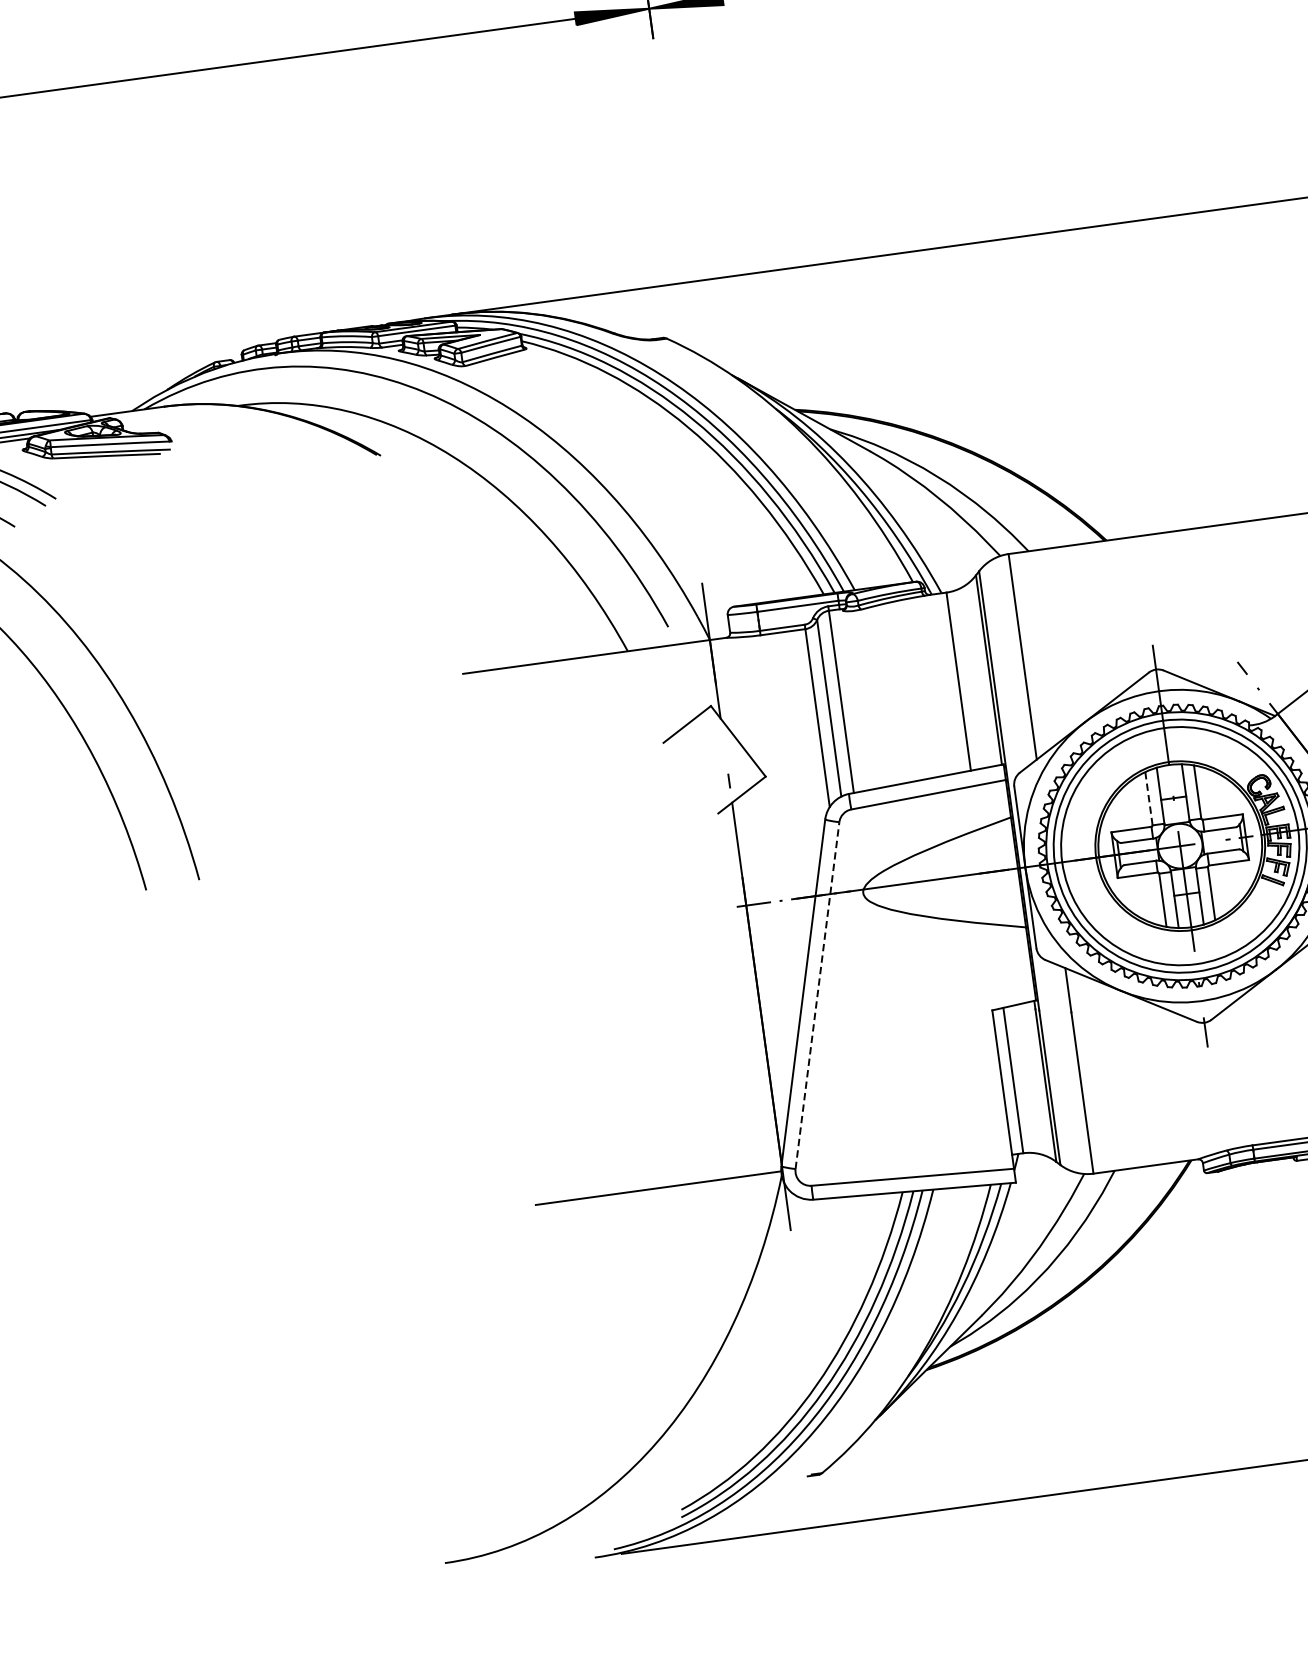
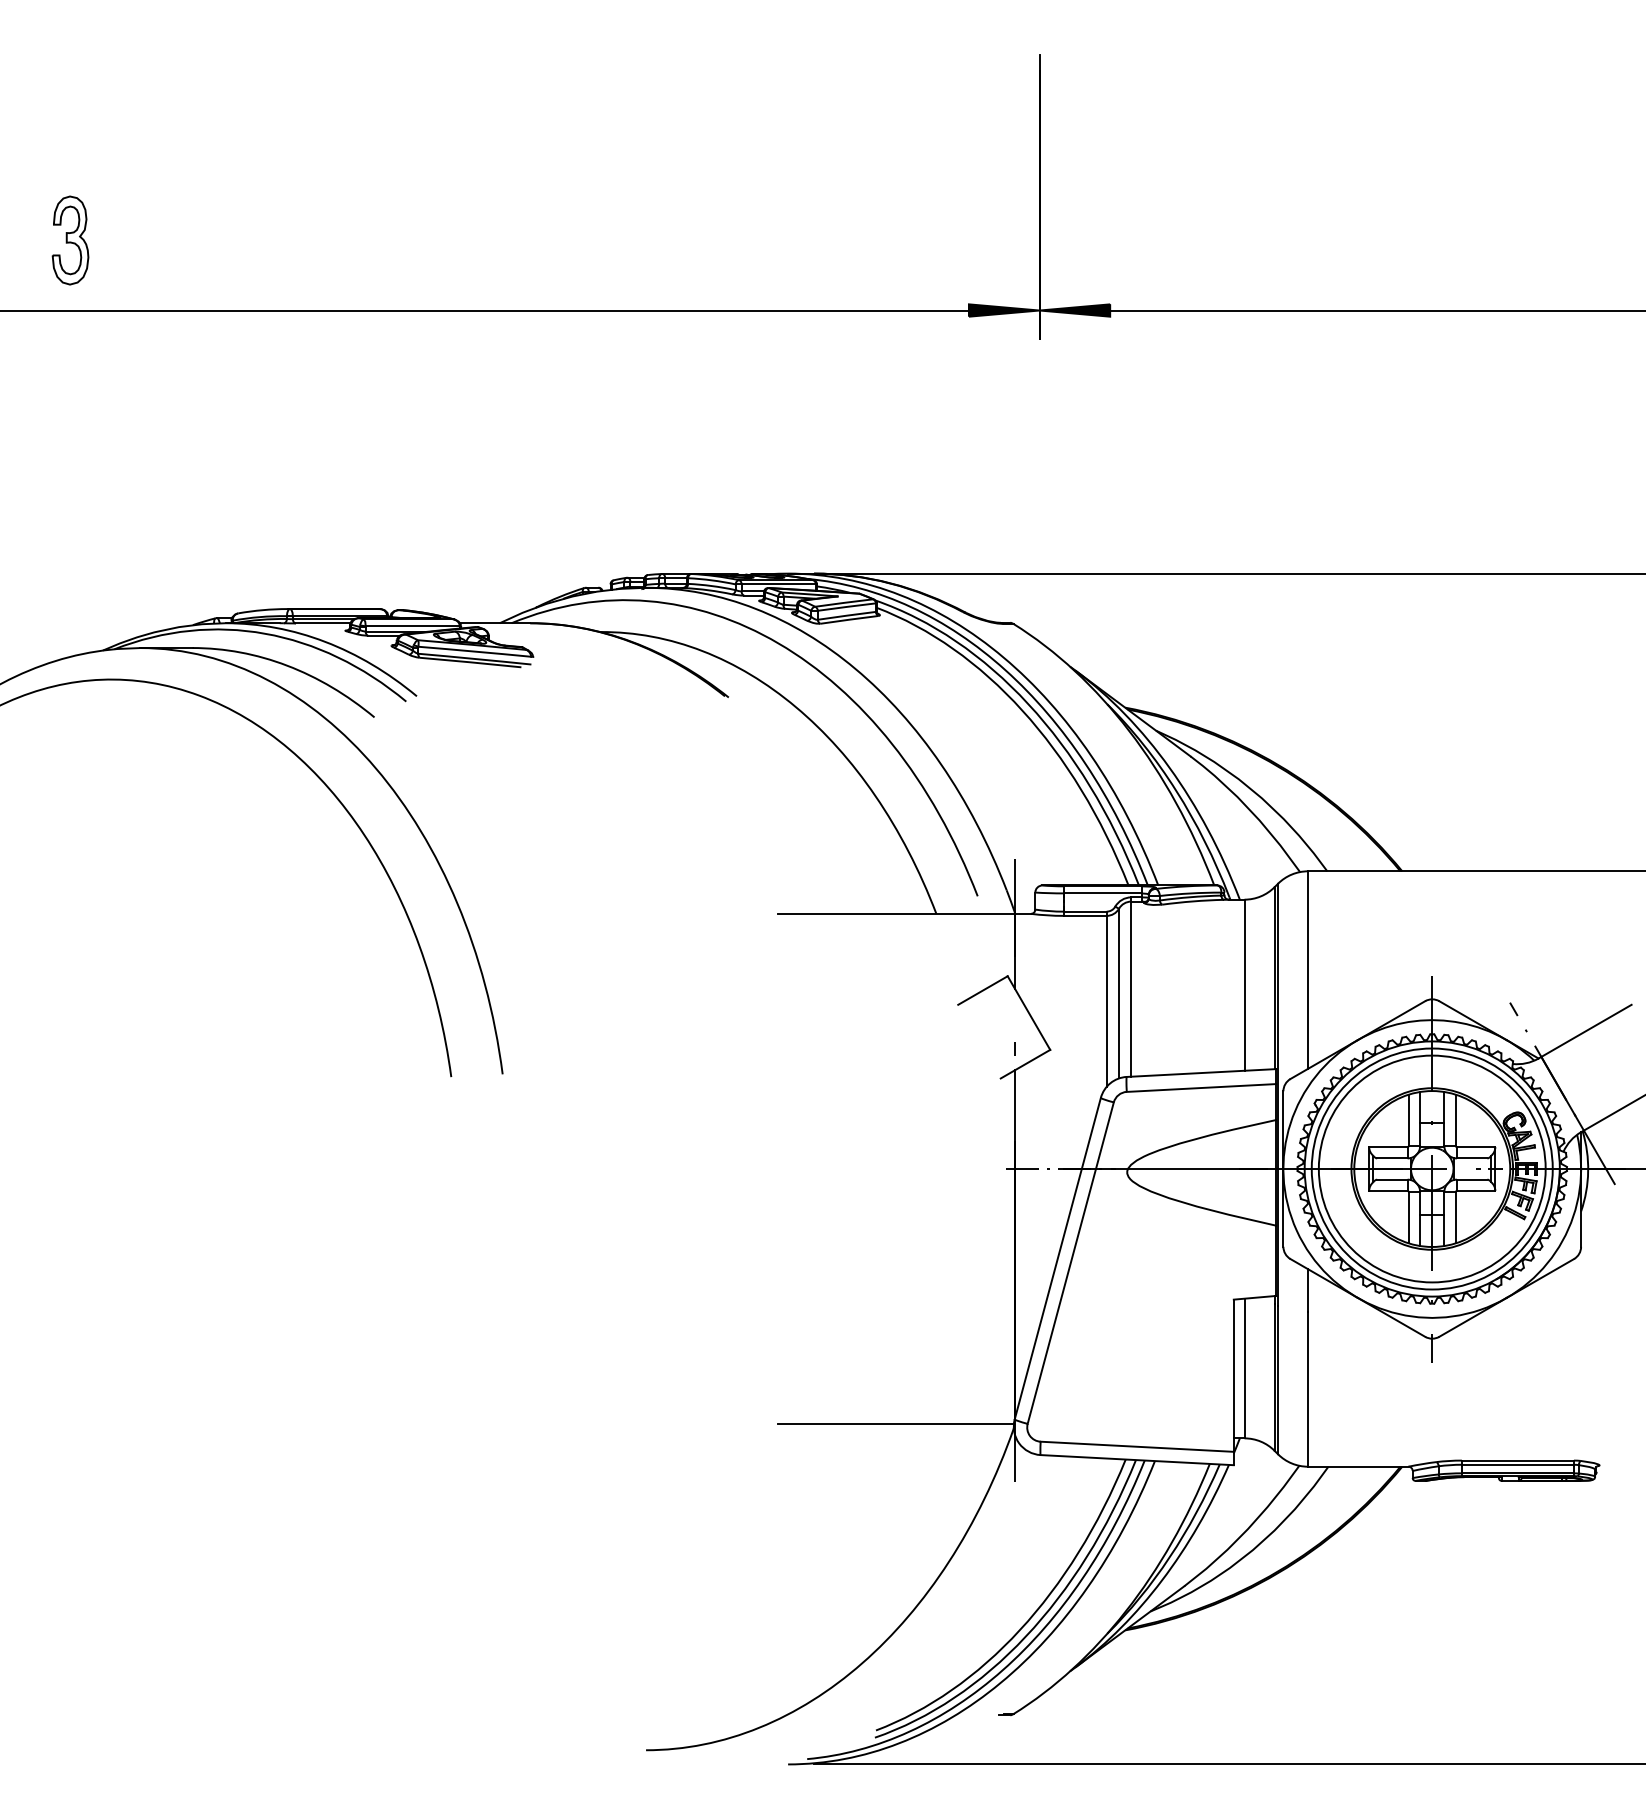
line: (1148, 799) -> (1408, 1120), dashed -> solid
line: (817, 995) -> (1070, 1262), dashed -> solid

